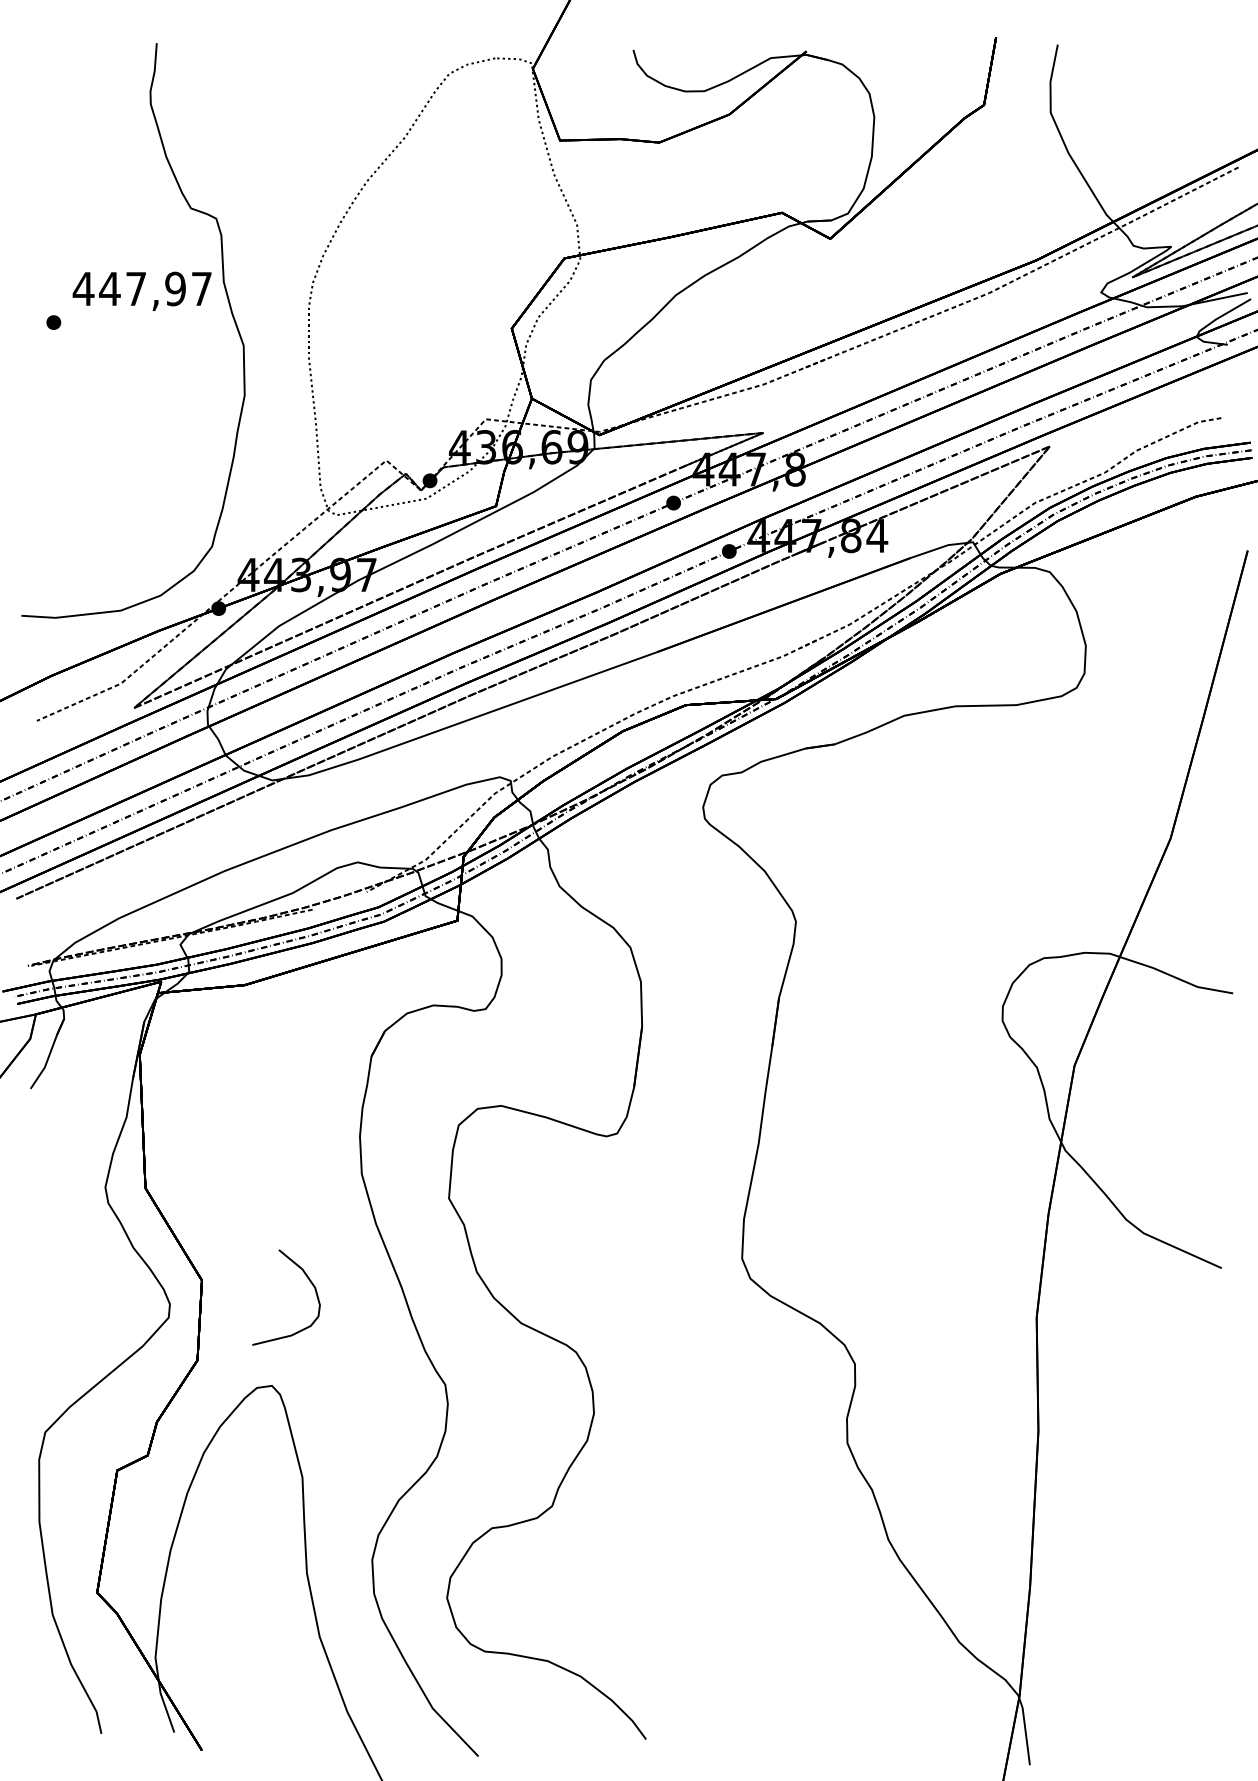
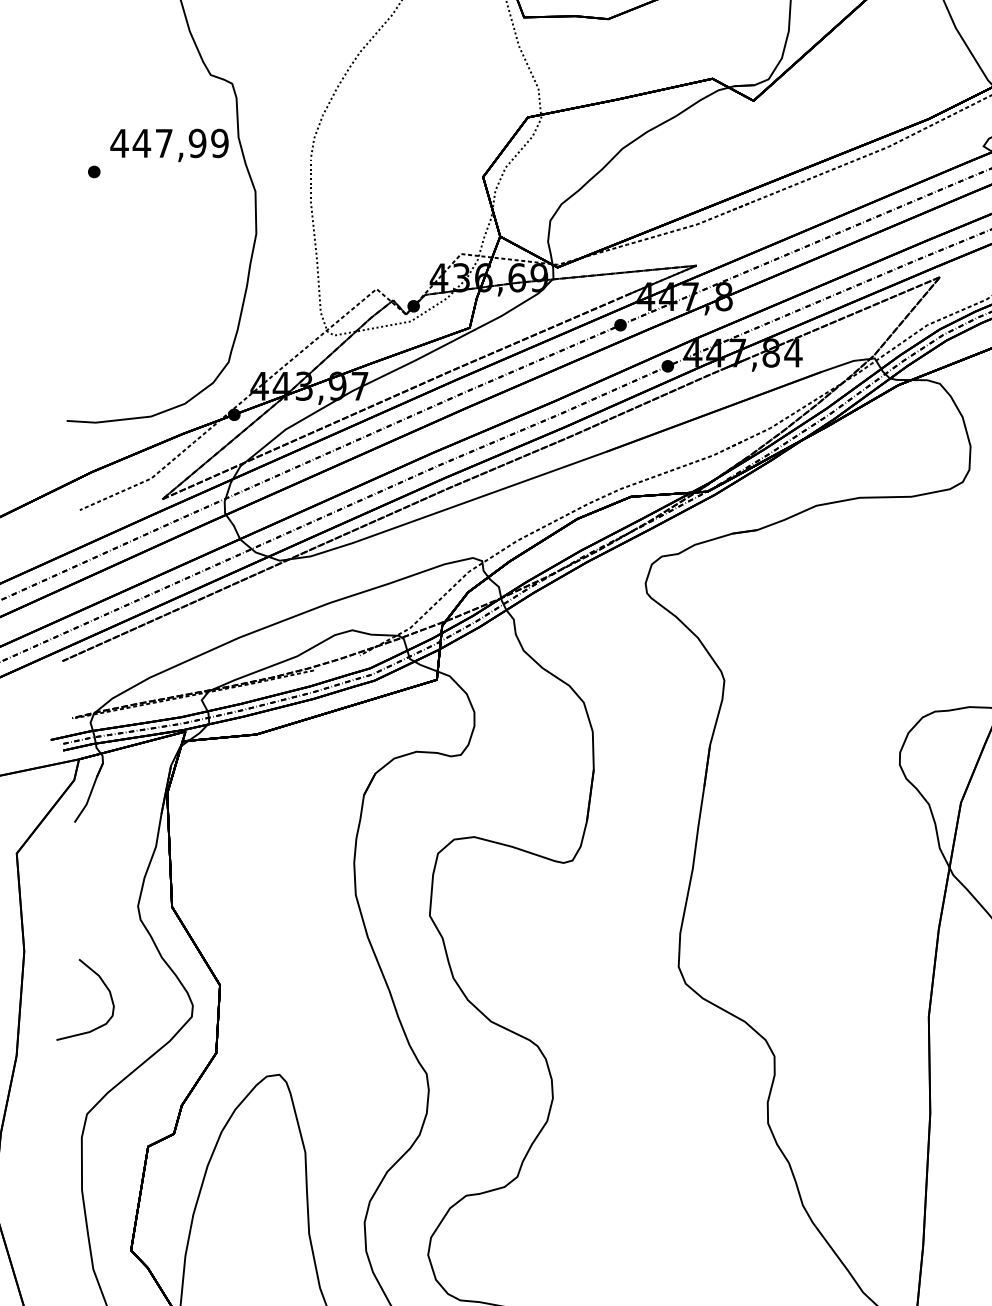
text: (201, 288) -> (219, 143), 447,97 -> 447,99
curve: (309, 1281) -> (105, 986), moved

